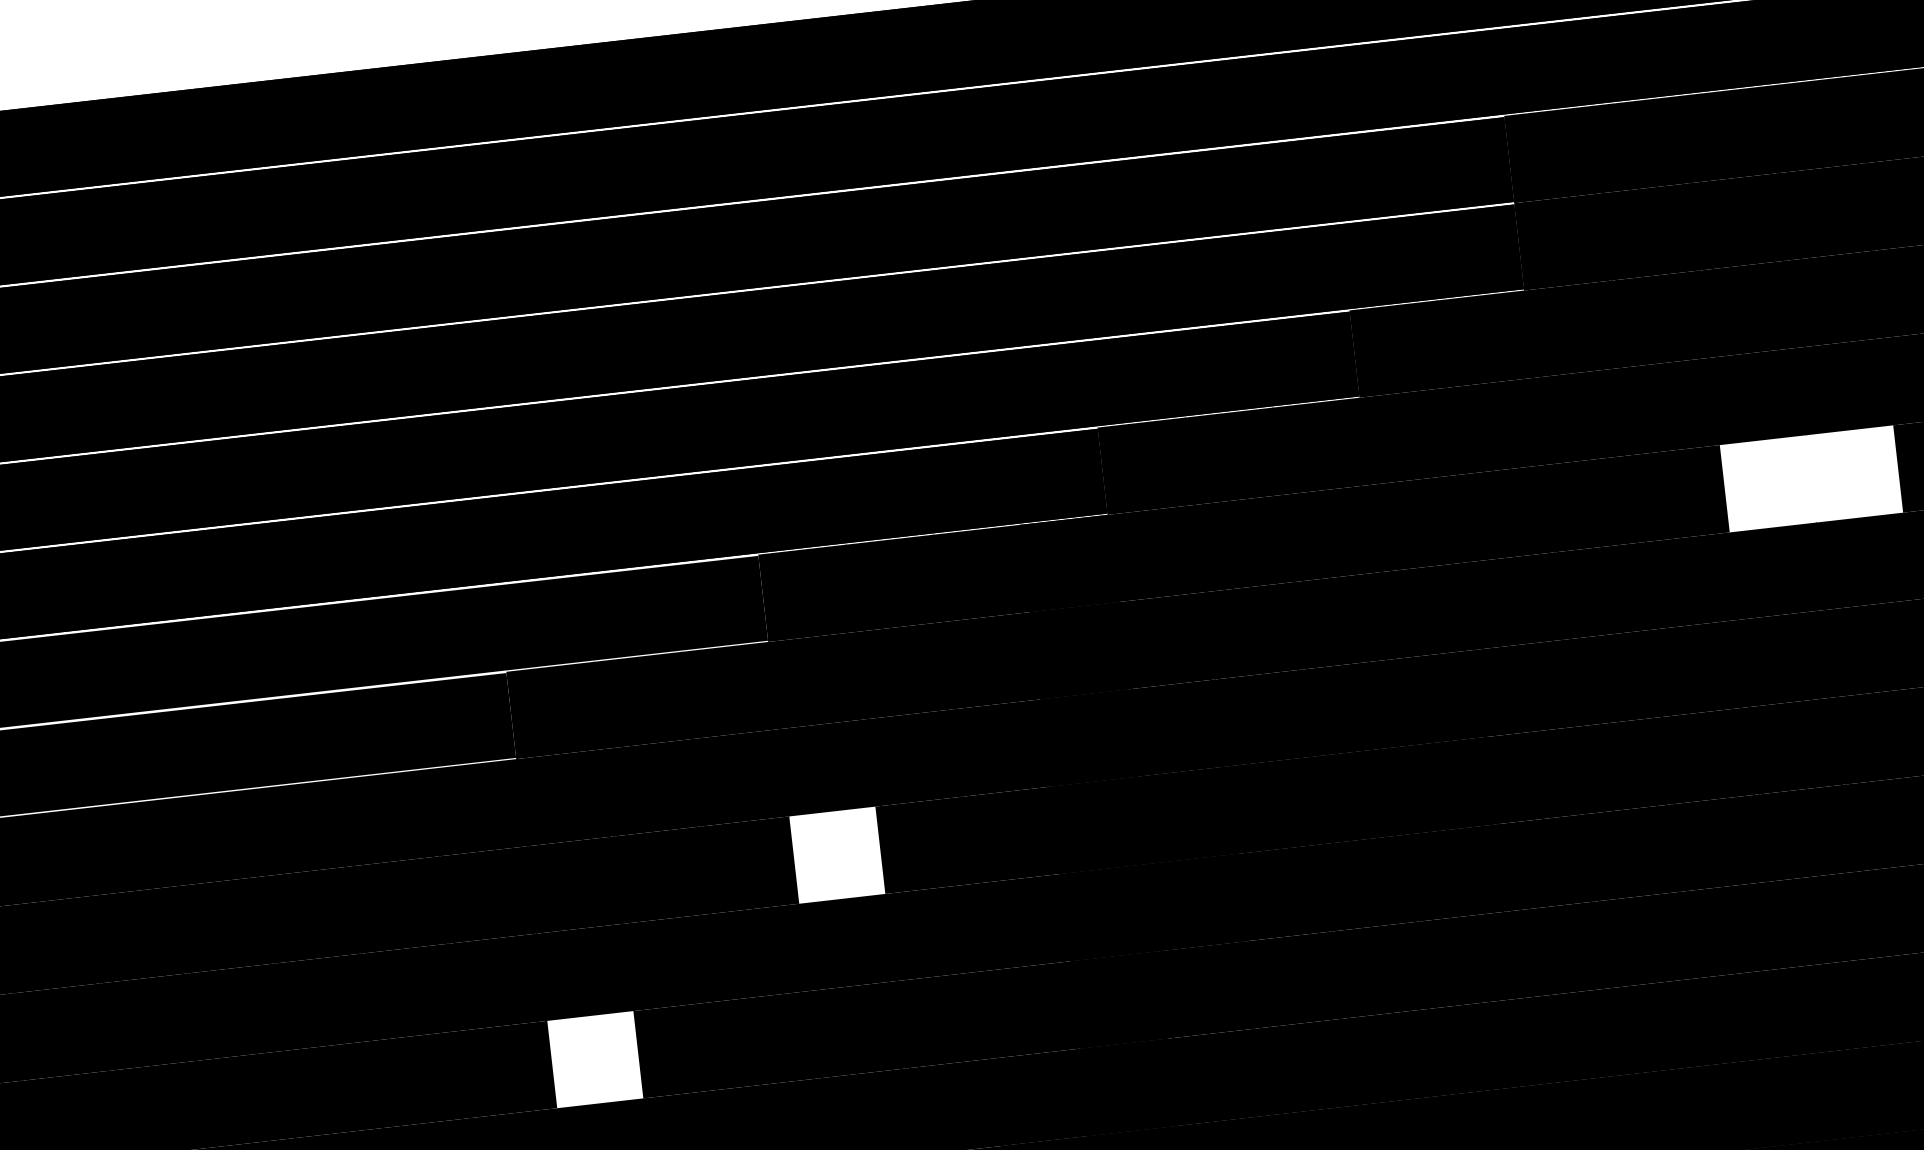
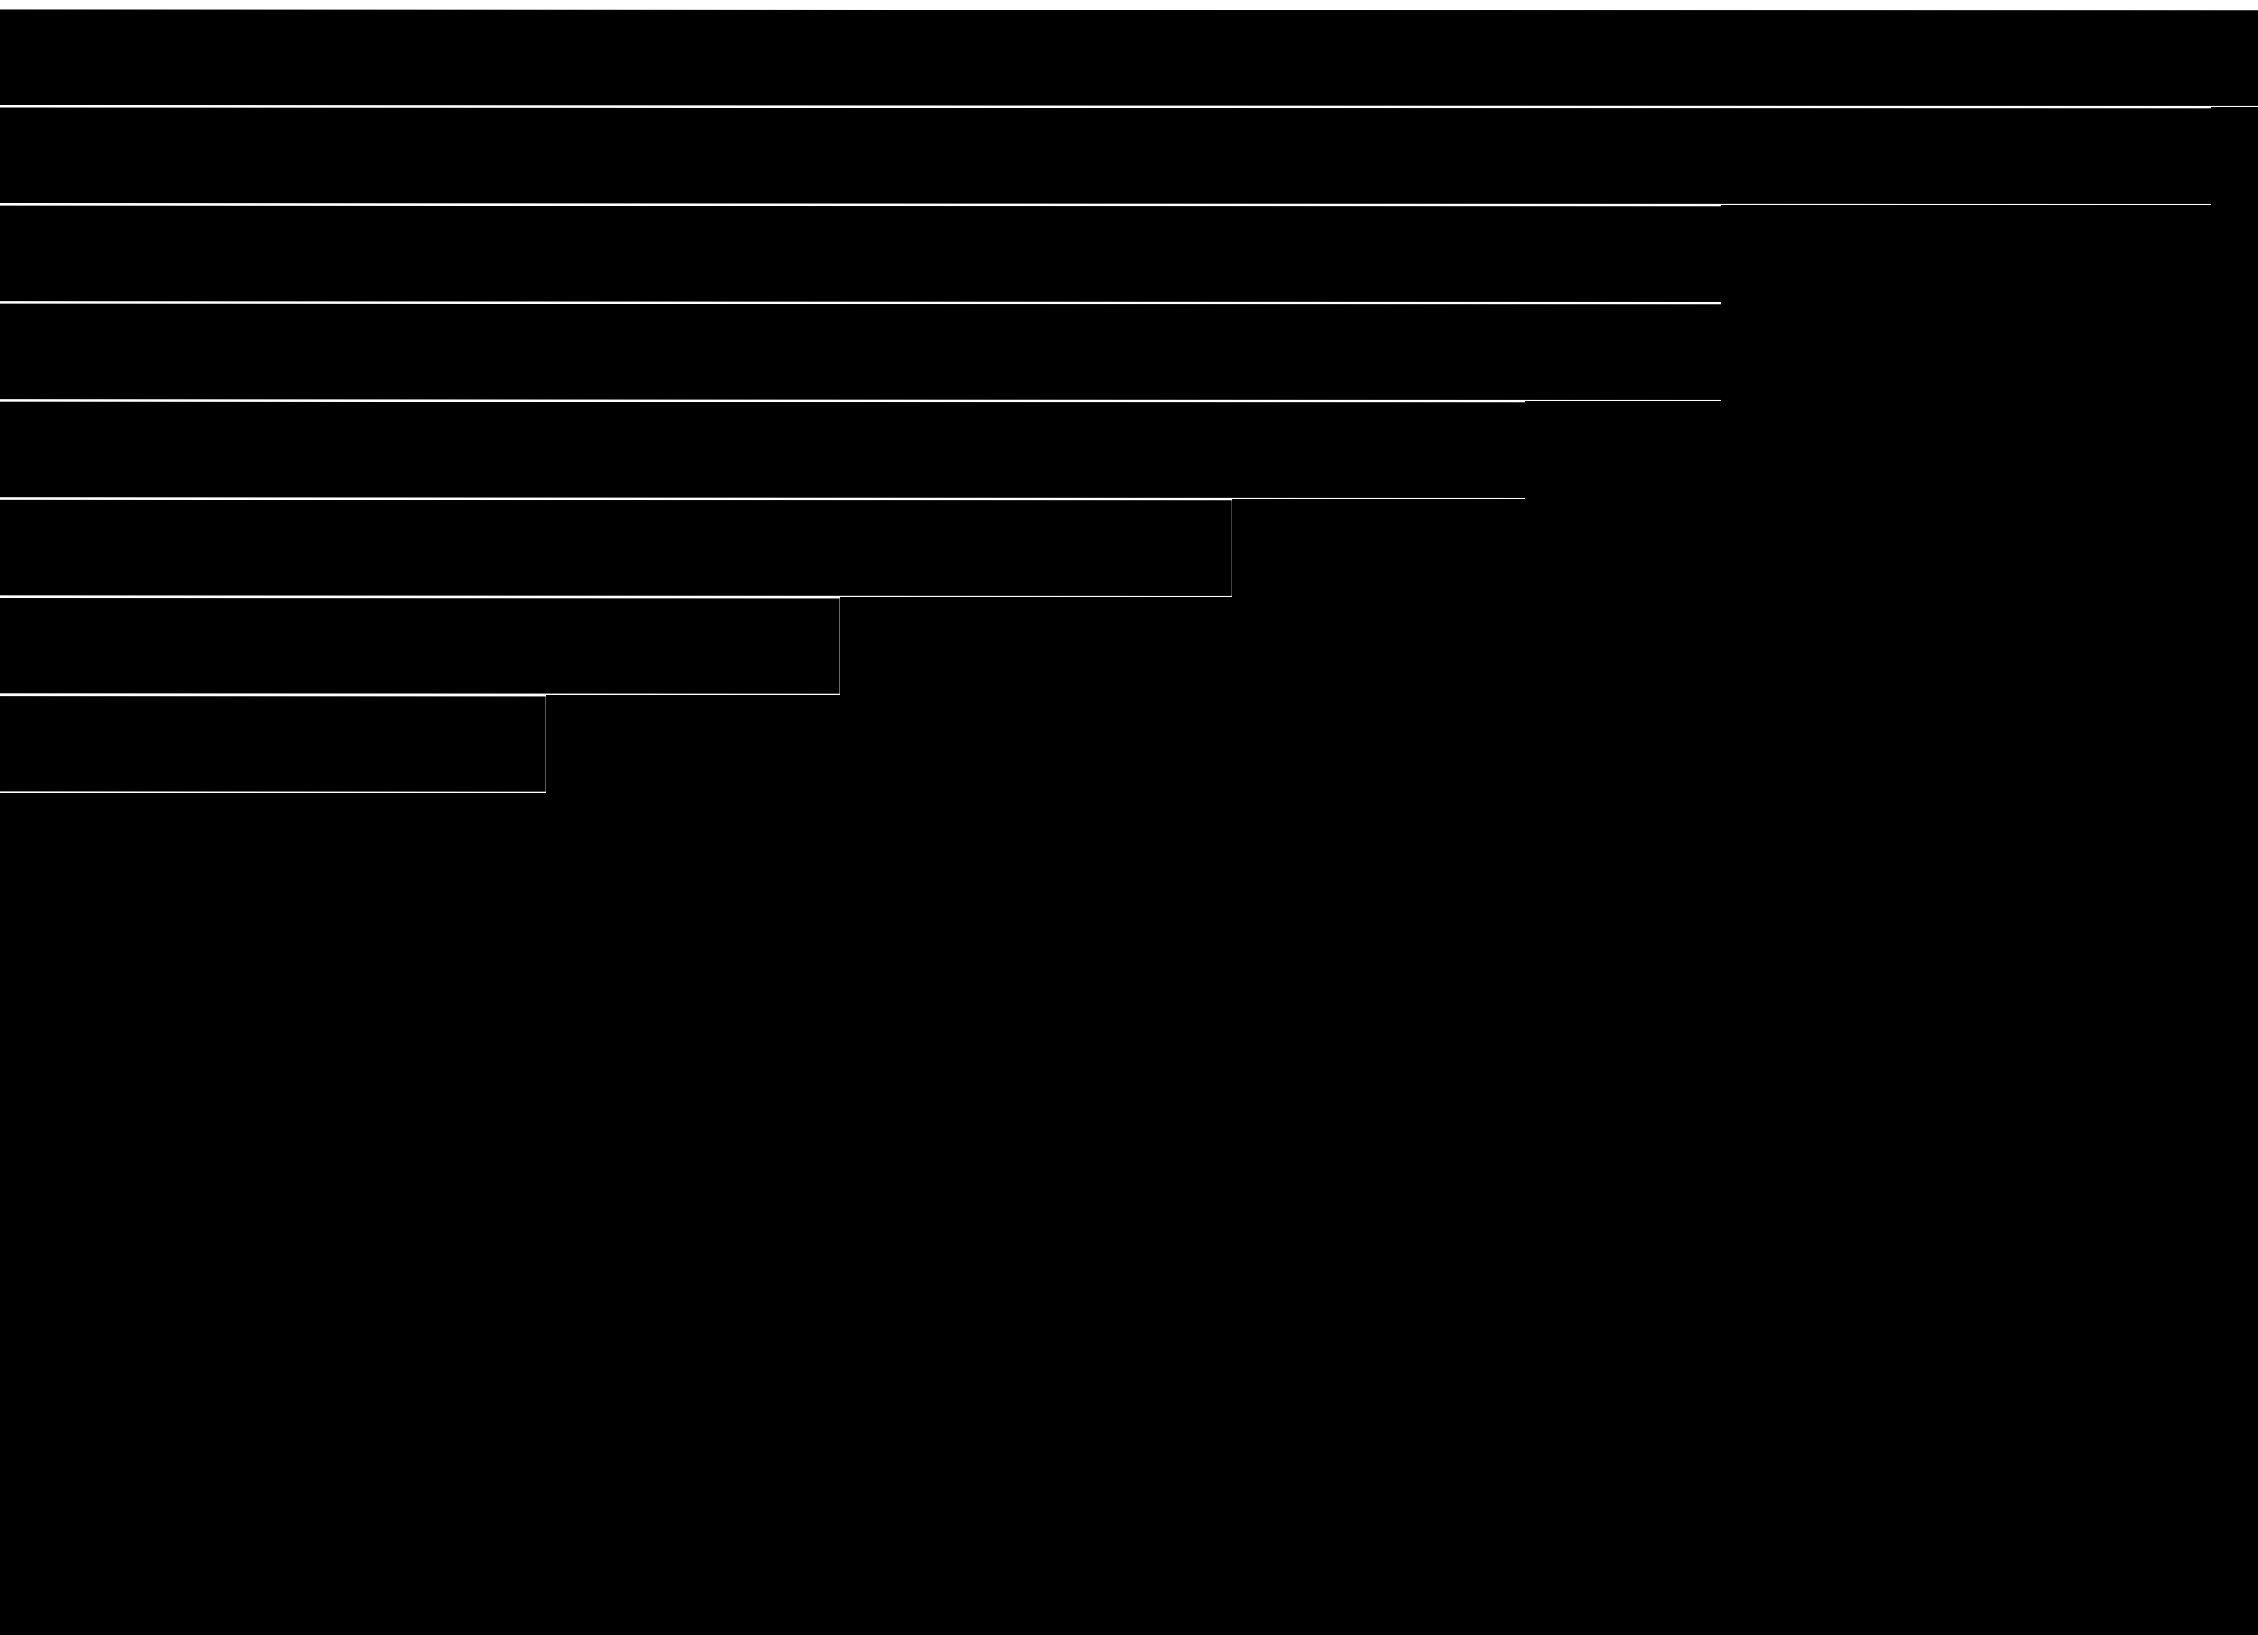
fill: (1811, 479) -> (2015, 646), added
fill: (836, 855) -> (888, 940), added
fill: (594, 1059) -> (594, 1135), added

